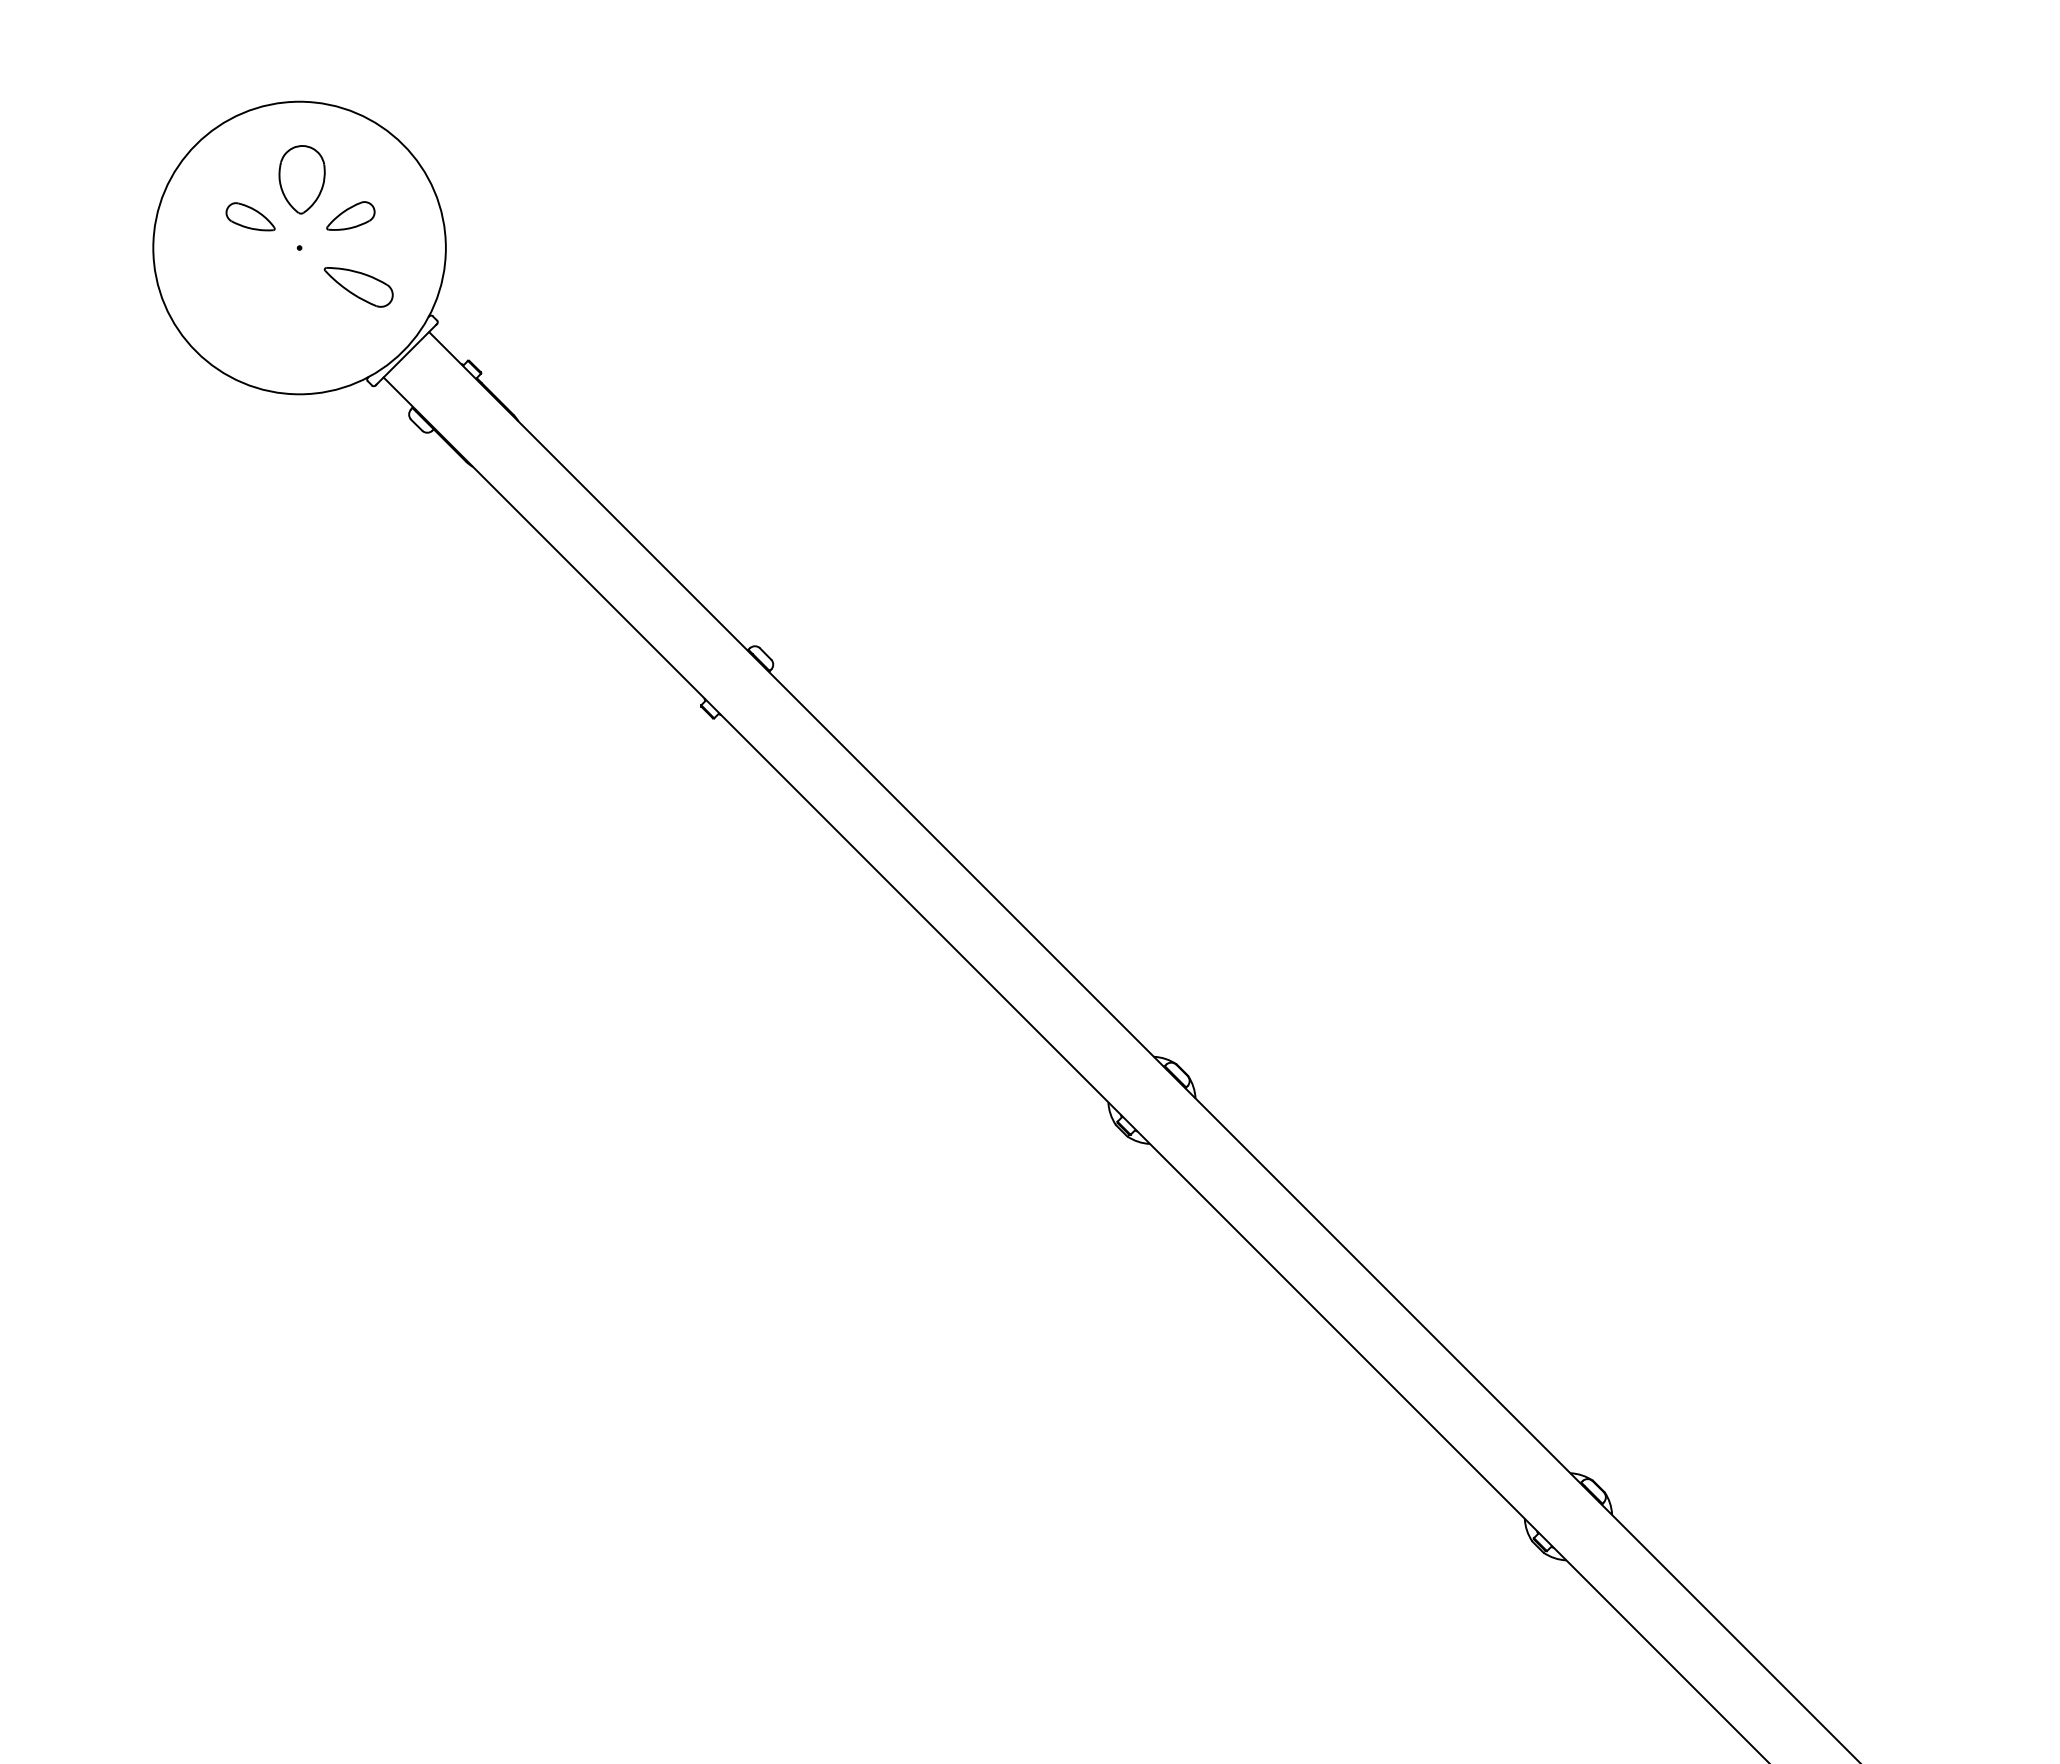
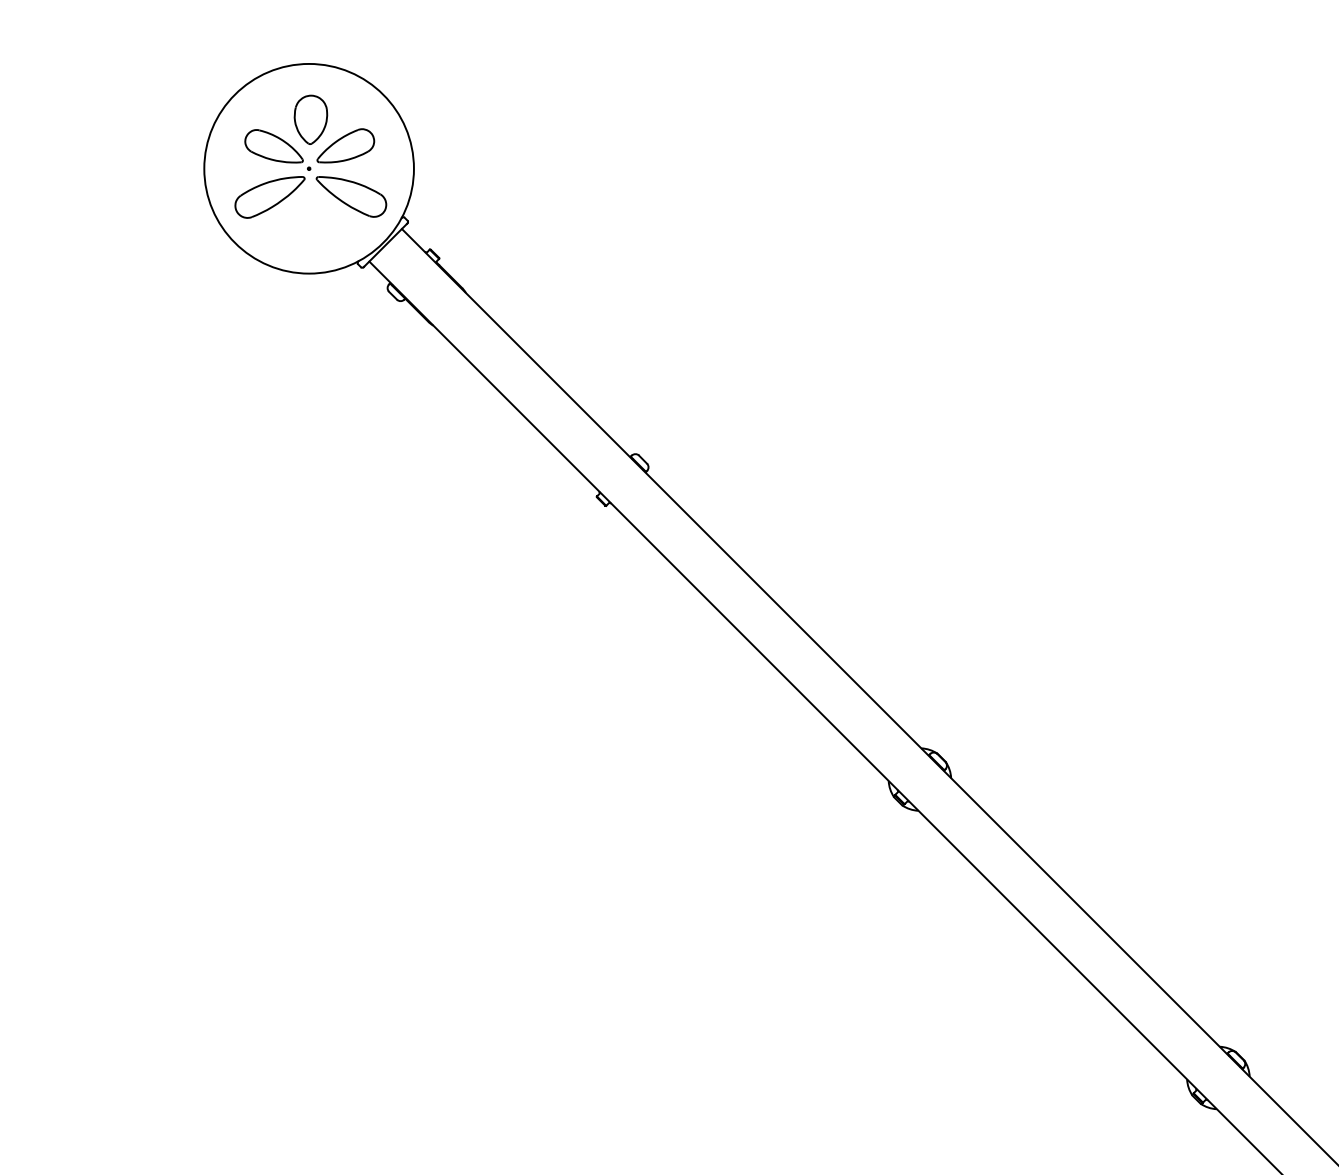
part: (350, 215) -> (345, 145), size x1.67
part: (250, 216) -> (273, 146), size x1.67
part: (244, 287) -> (269, 197), added
part: (358, 287) -> (351, 197), size x1.43

